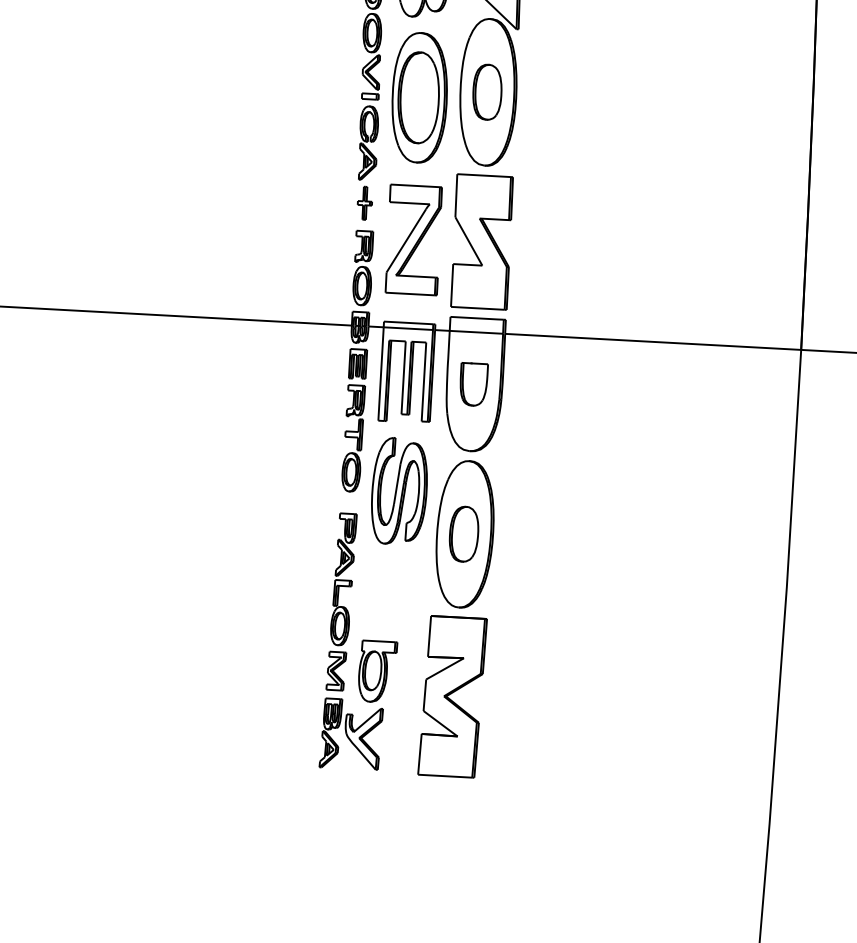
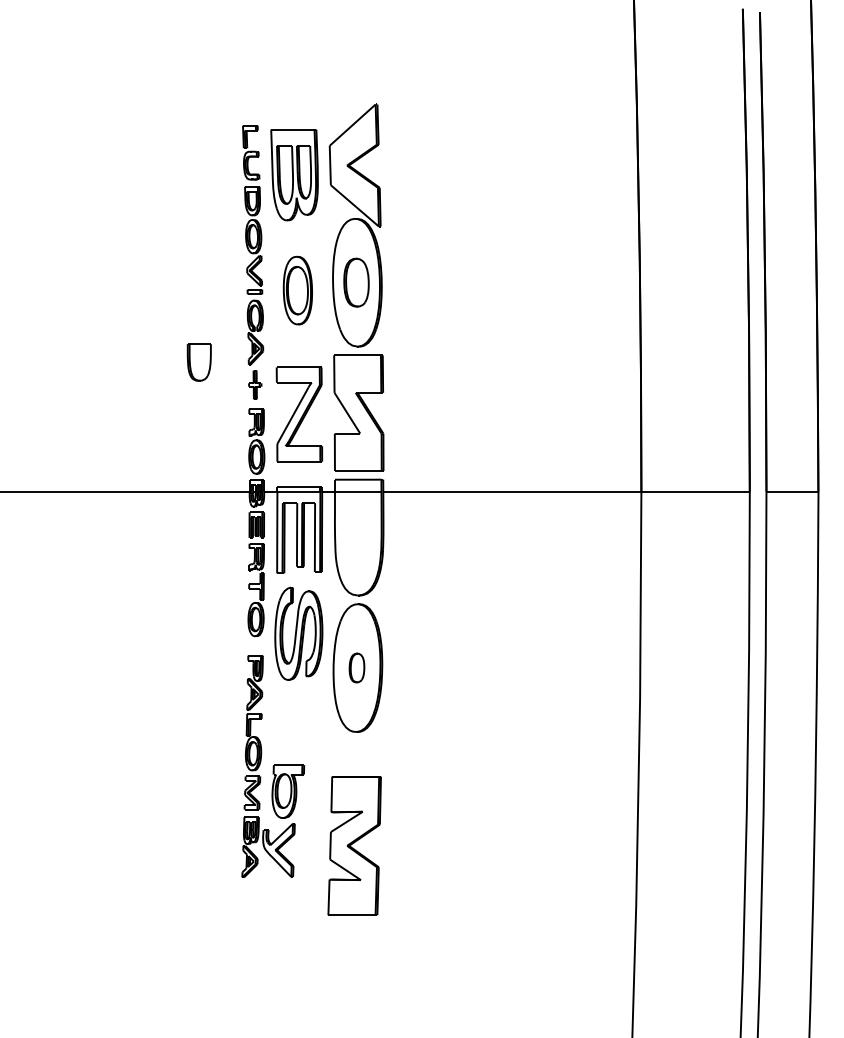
part: (419, 97) -> (297, 290), size x0.6
part: (472, 384) -> (198, 362), moved
part: (463, 533) -> (356, 667), size x0.6
part: (452, 696) -> (354, 845), moved

